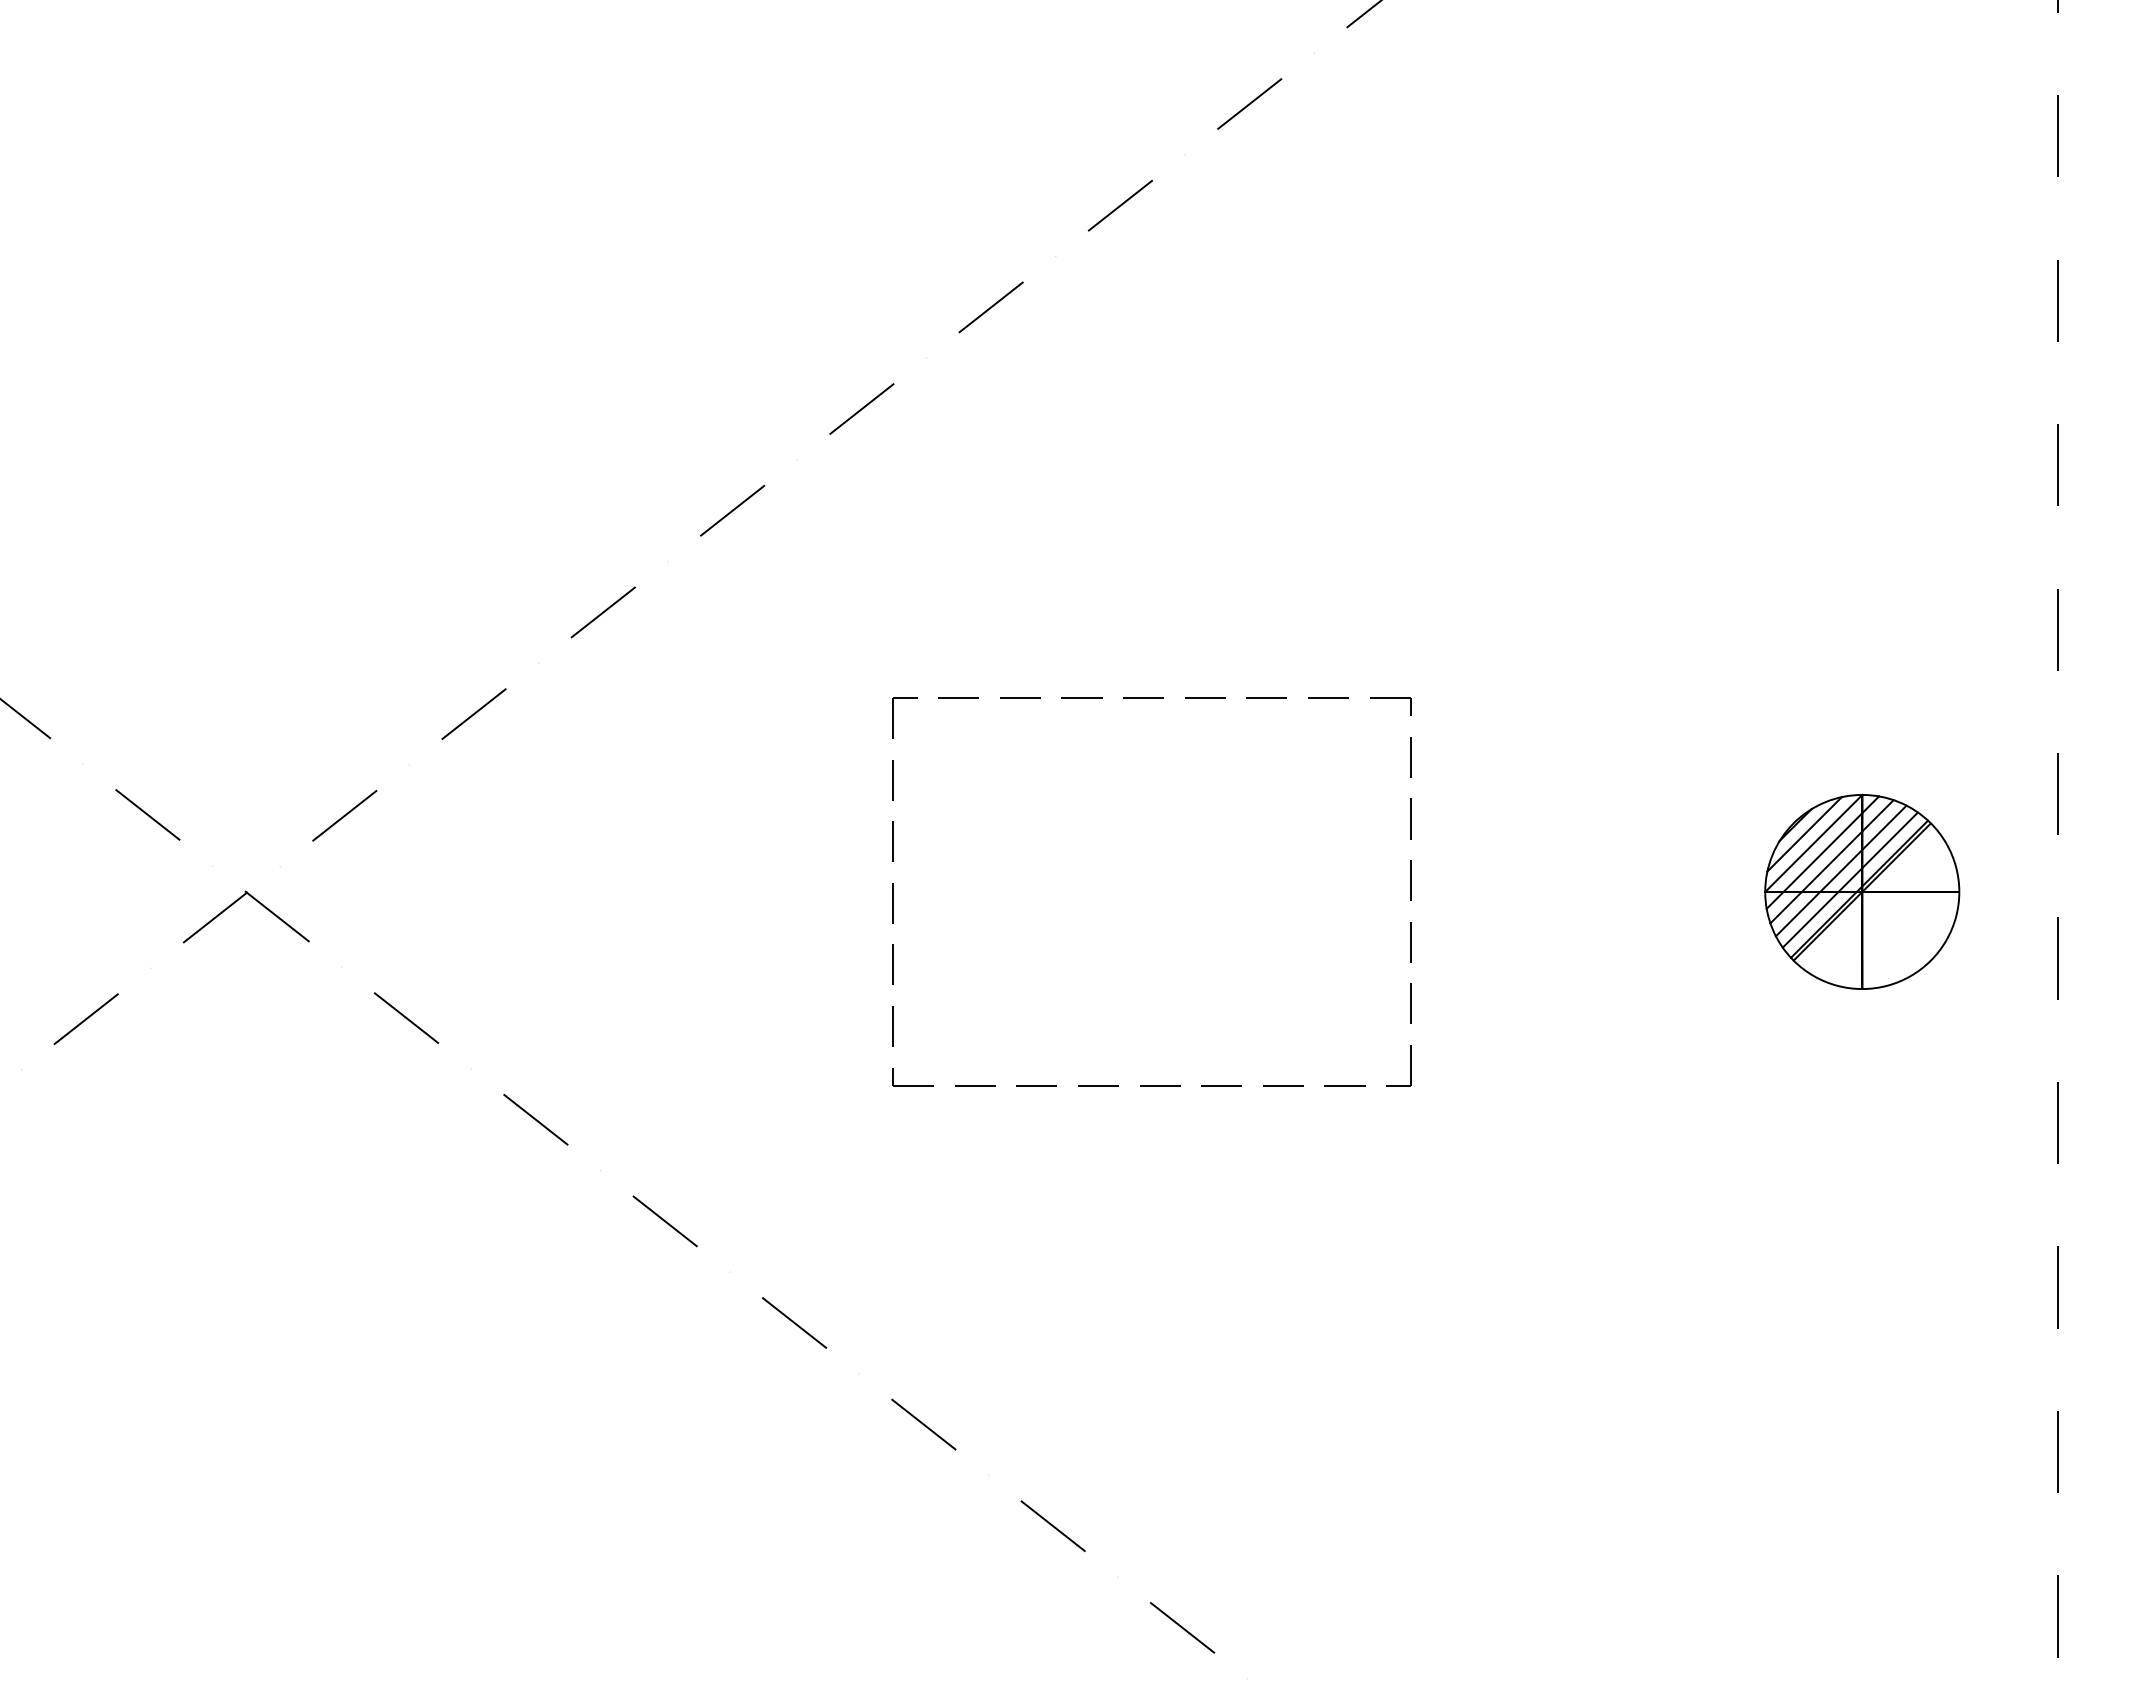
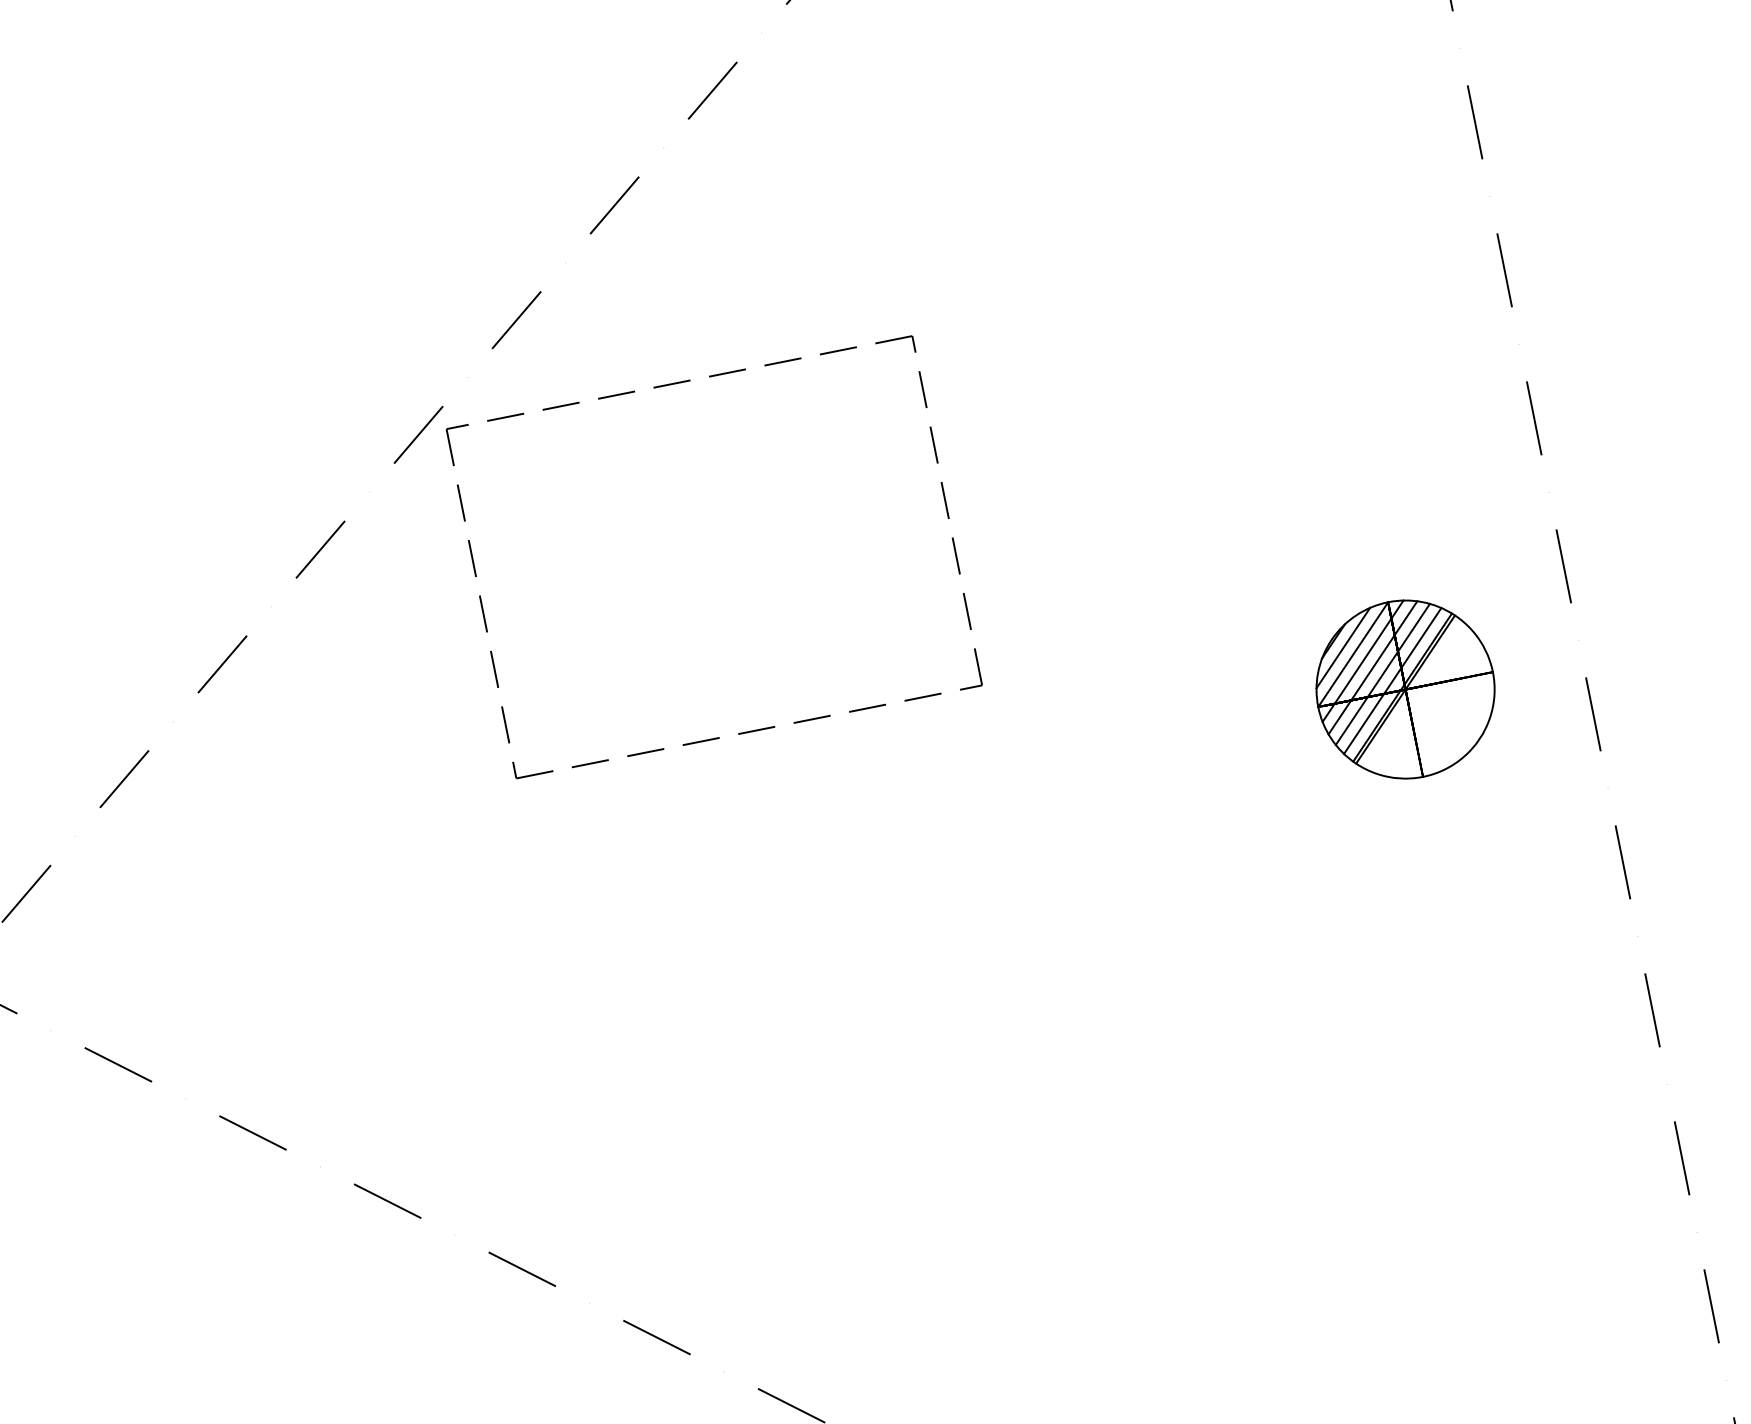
part: (1151, 698) -> (679, 383), moved

